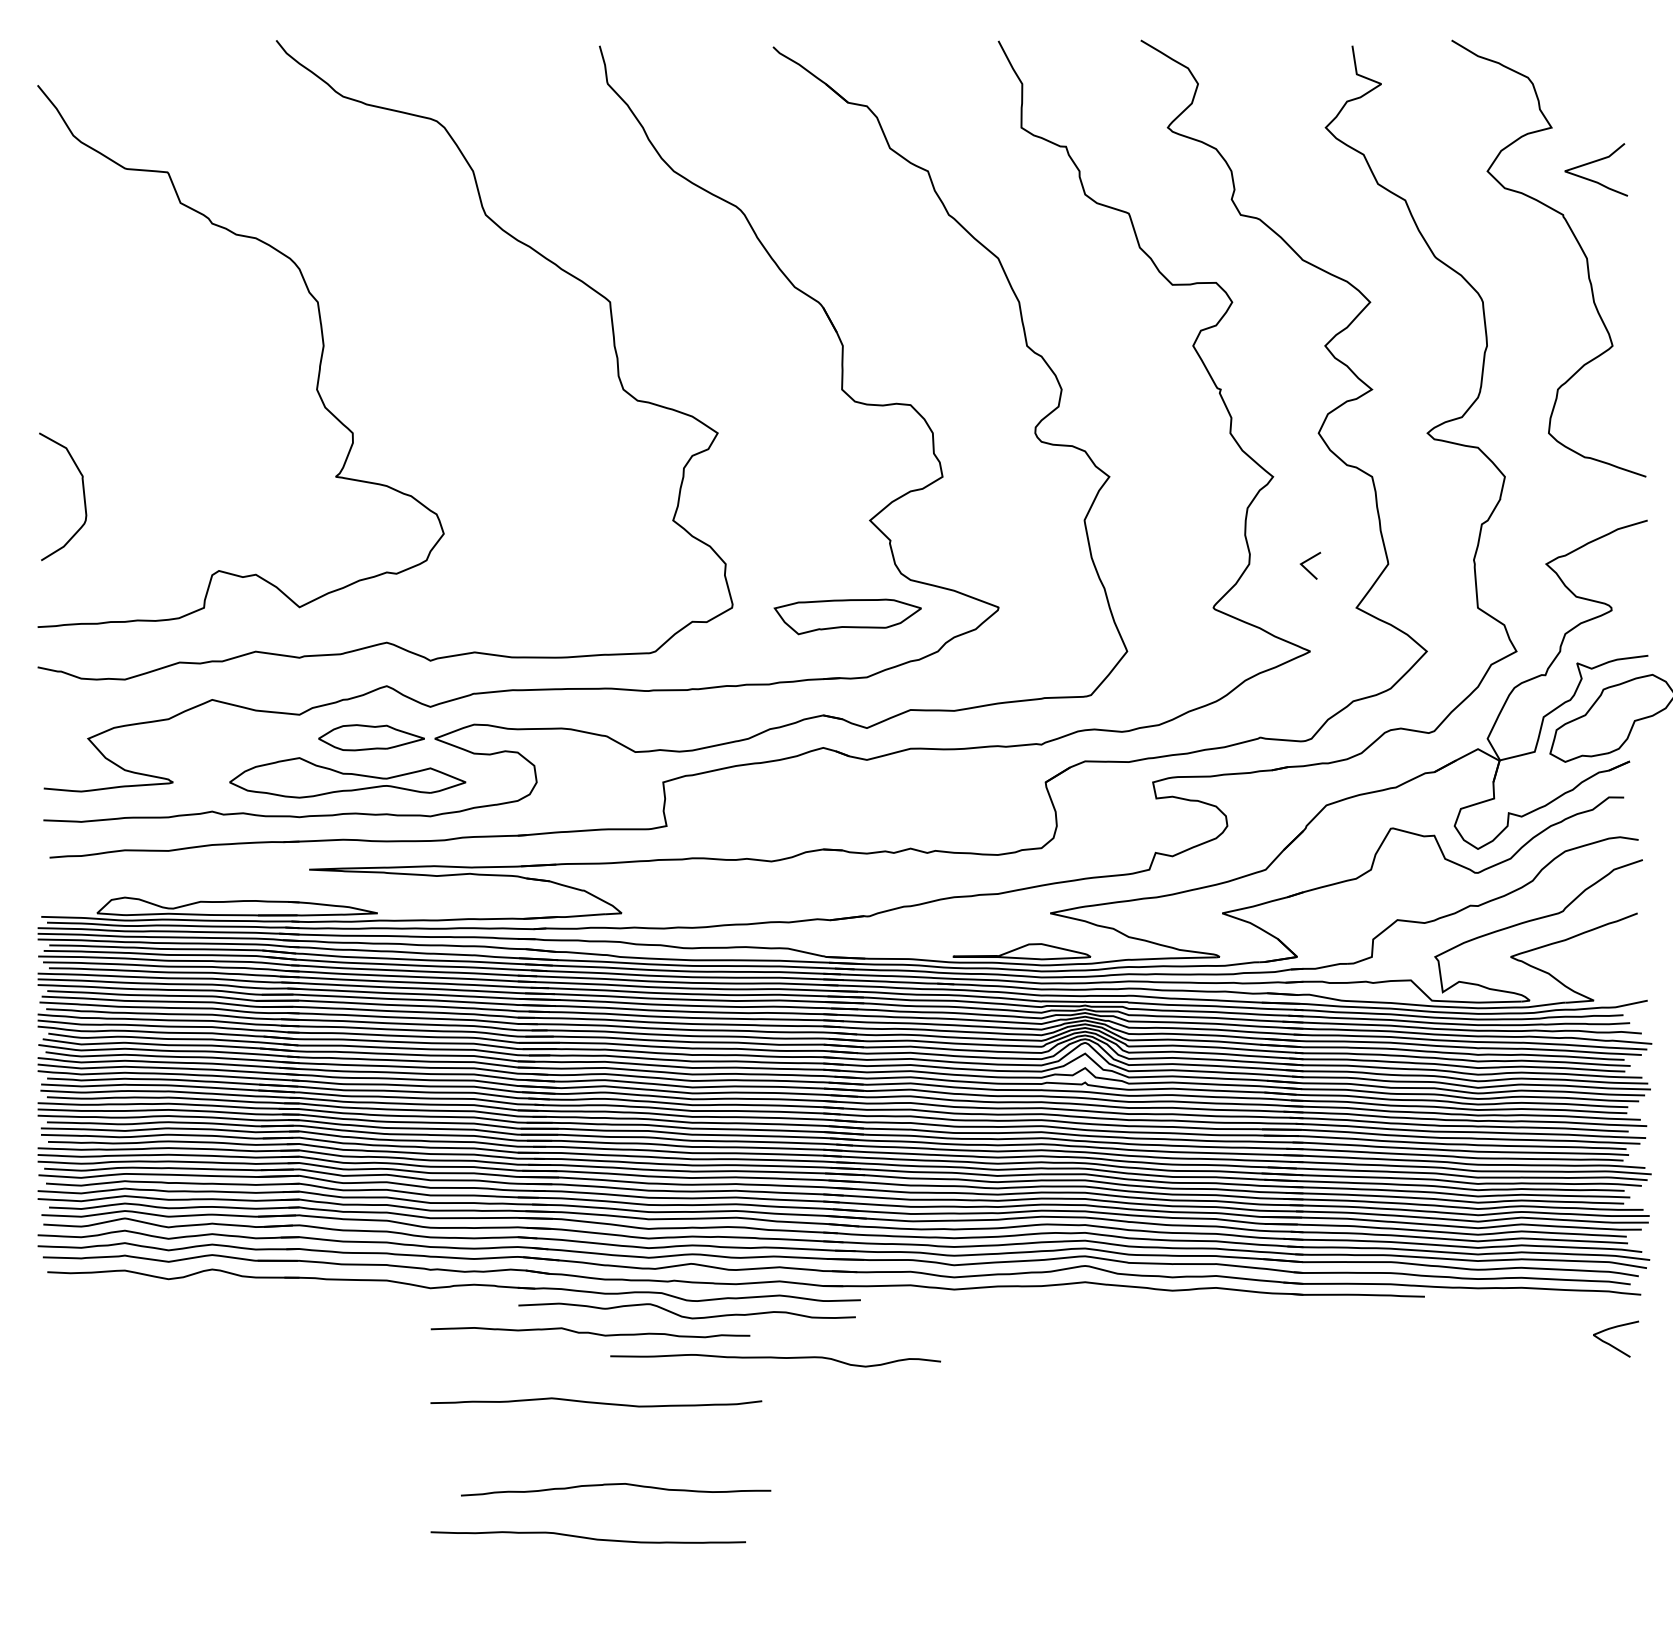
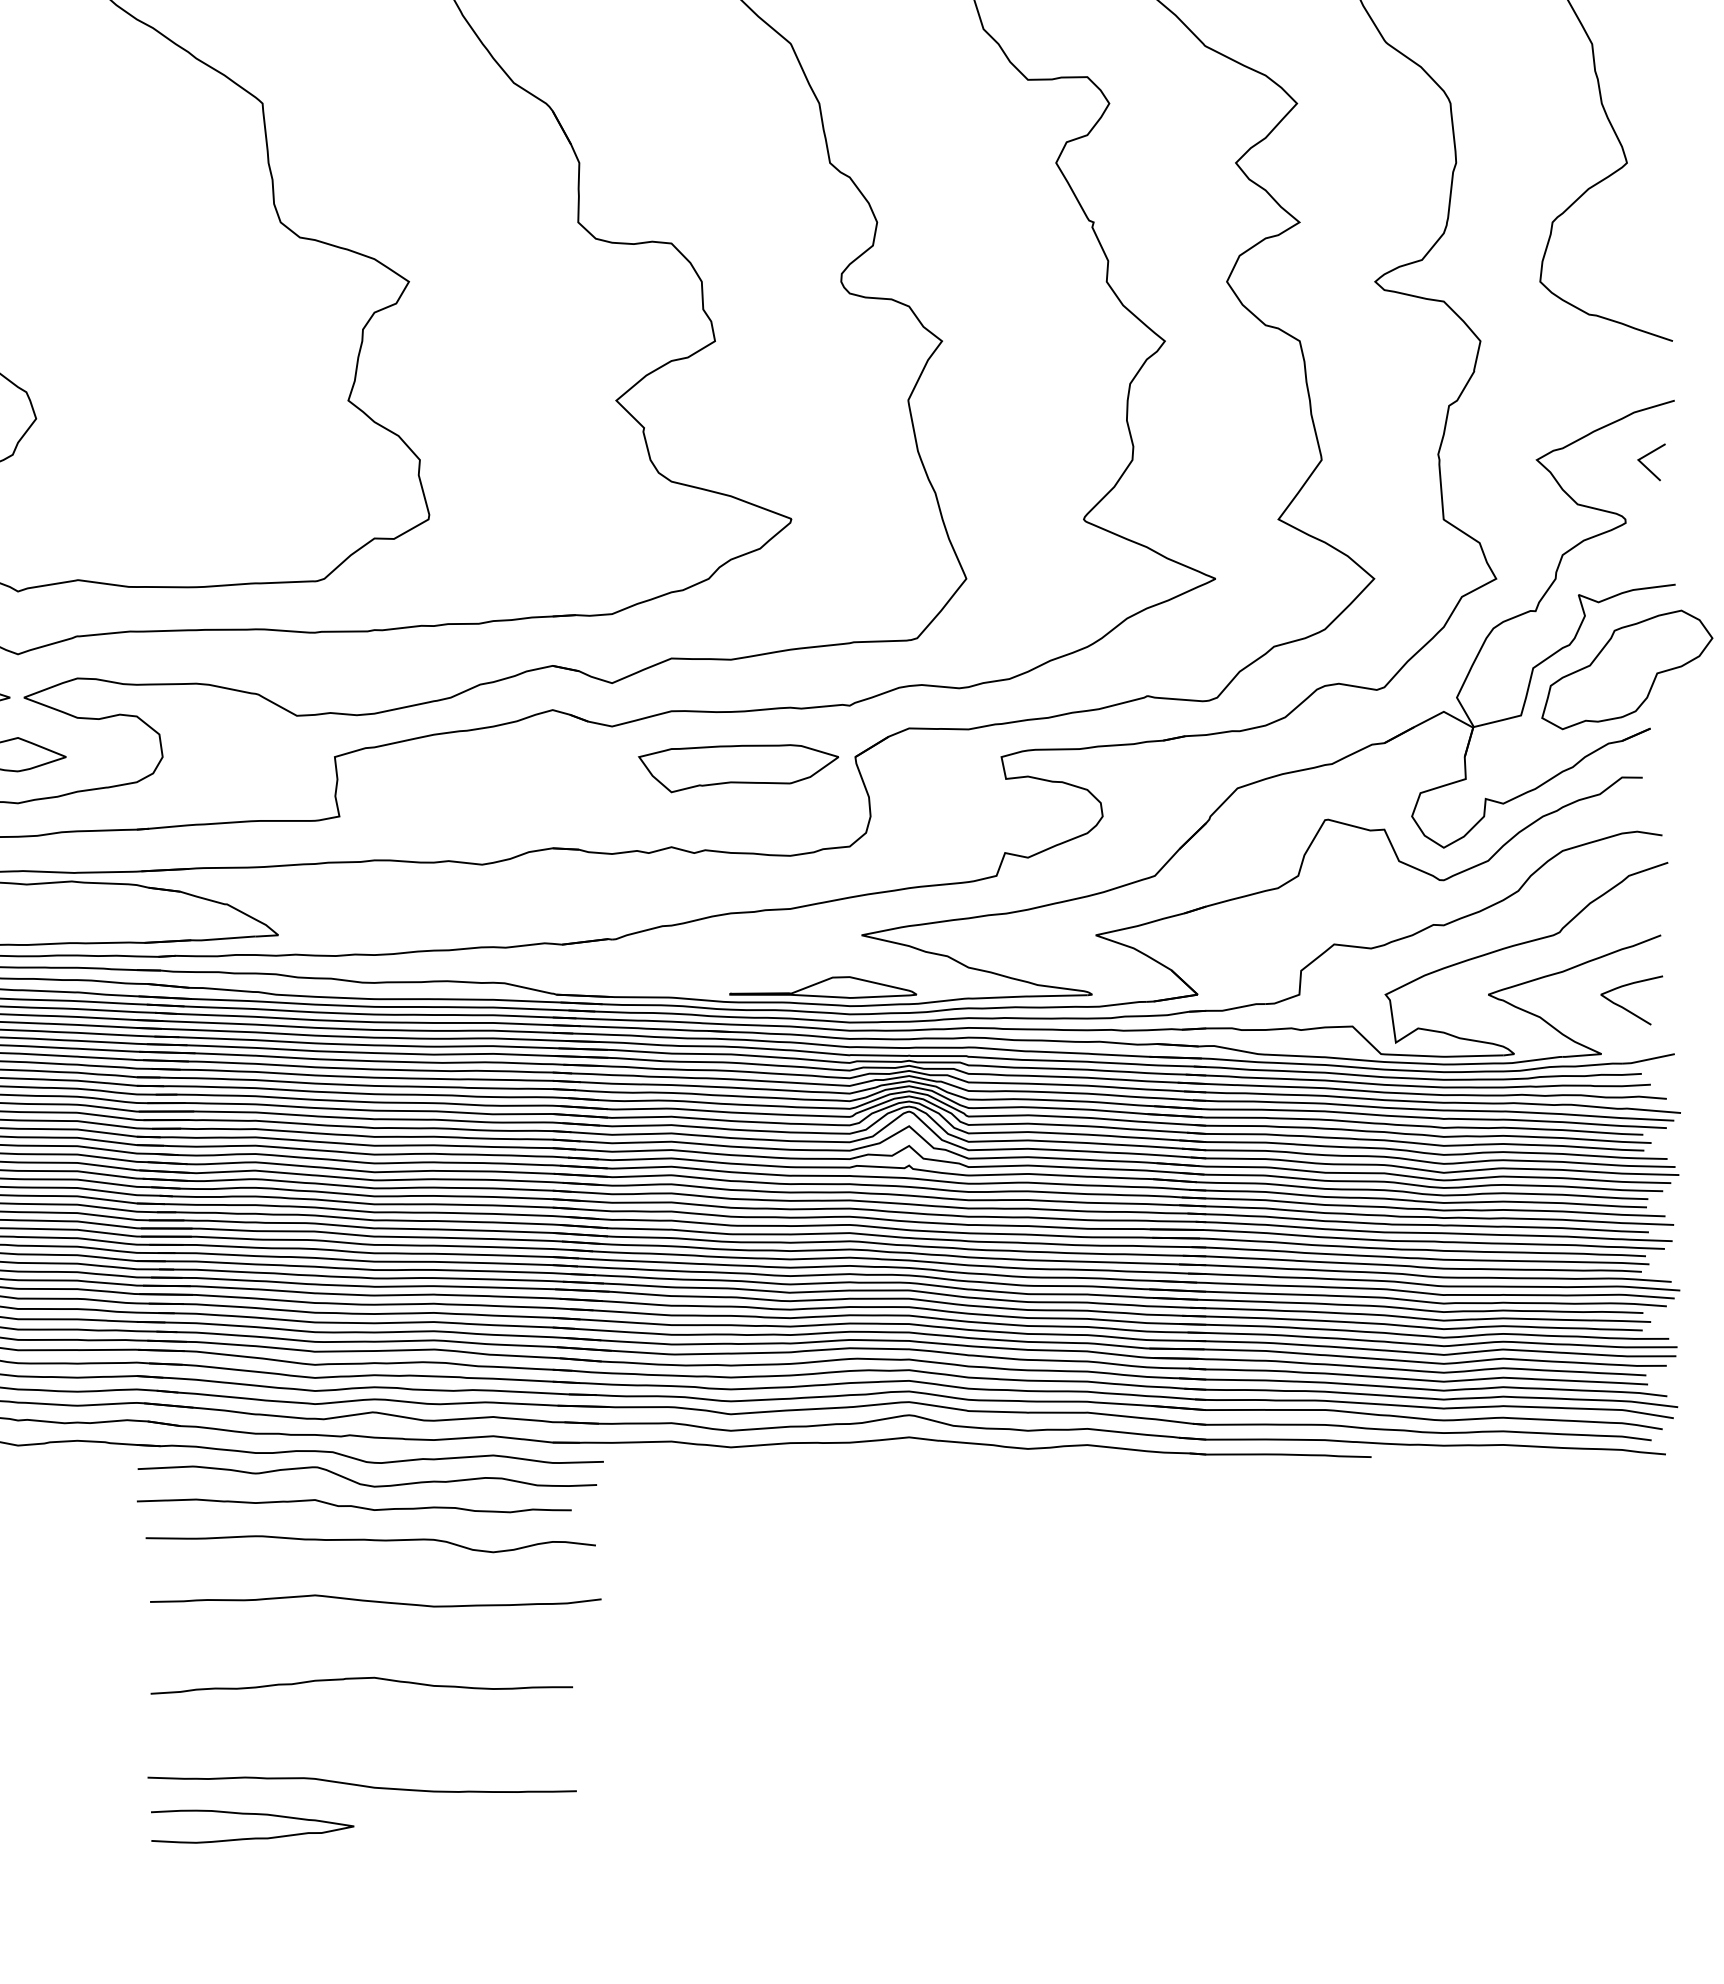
line: (1307, 568) -> (1647, 465), moved
part: (847, 616) -> (738, 768), moved
curve: (590, 1332) -> (354, 1505), moved
curve: (1613, 1345) -> (1628, 1009), moved
curve: (775, 1358) -> (370, 1541), moved
curve: (596, 1402) -> (376, 1601), moved
curve: (616, 1485) -> (362, 1680), moved
curve: (587, 1537) -> (361, 1784), moved
curve: (602, 1559) -> (252, 1814), added

